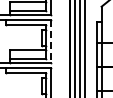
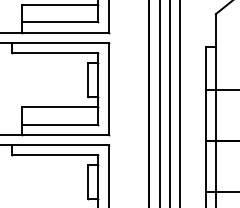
line: (51, 41) -> (109, 88), dashed -> solid

